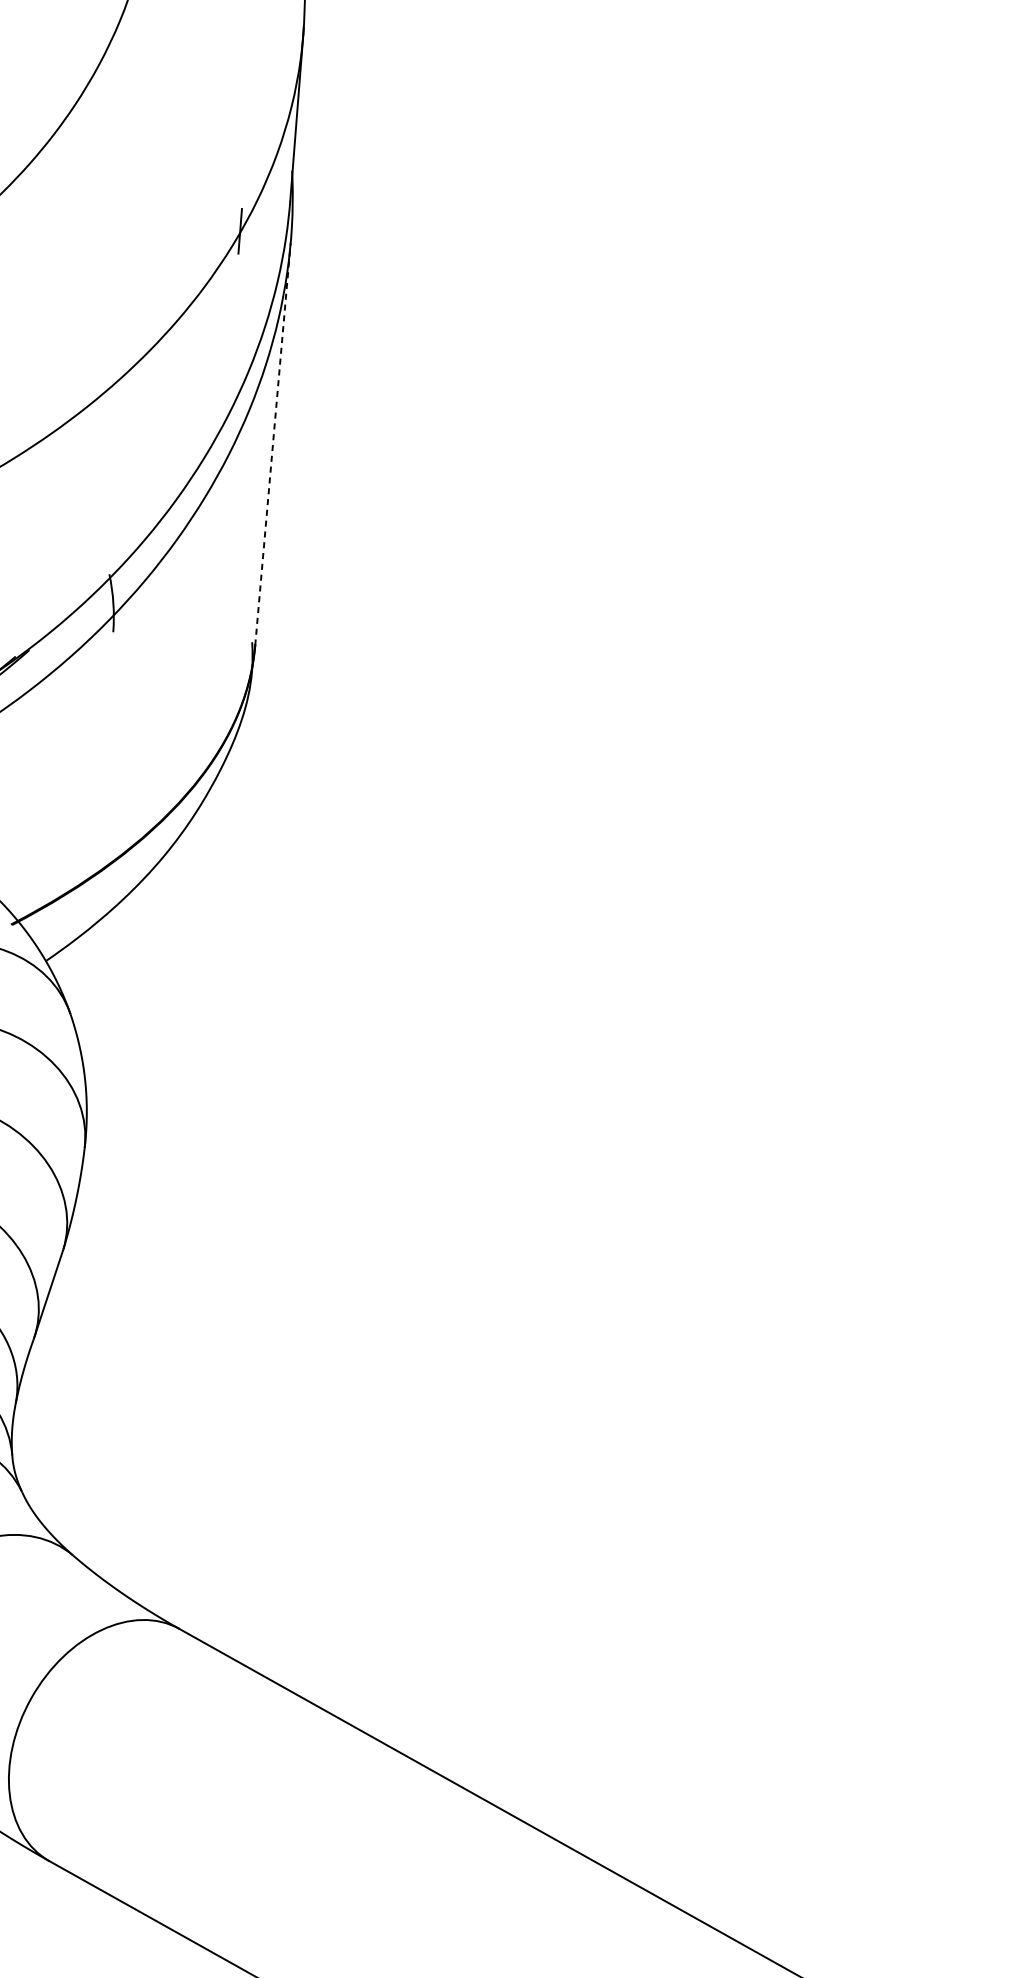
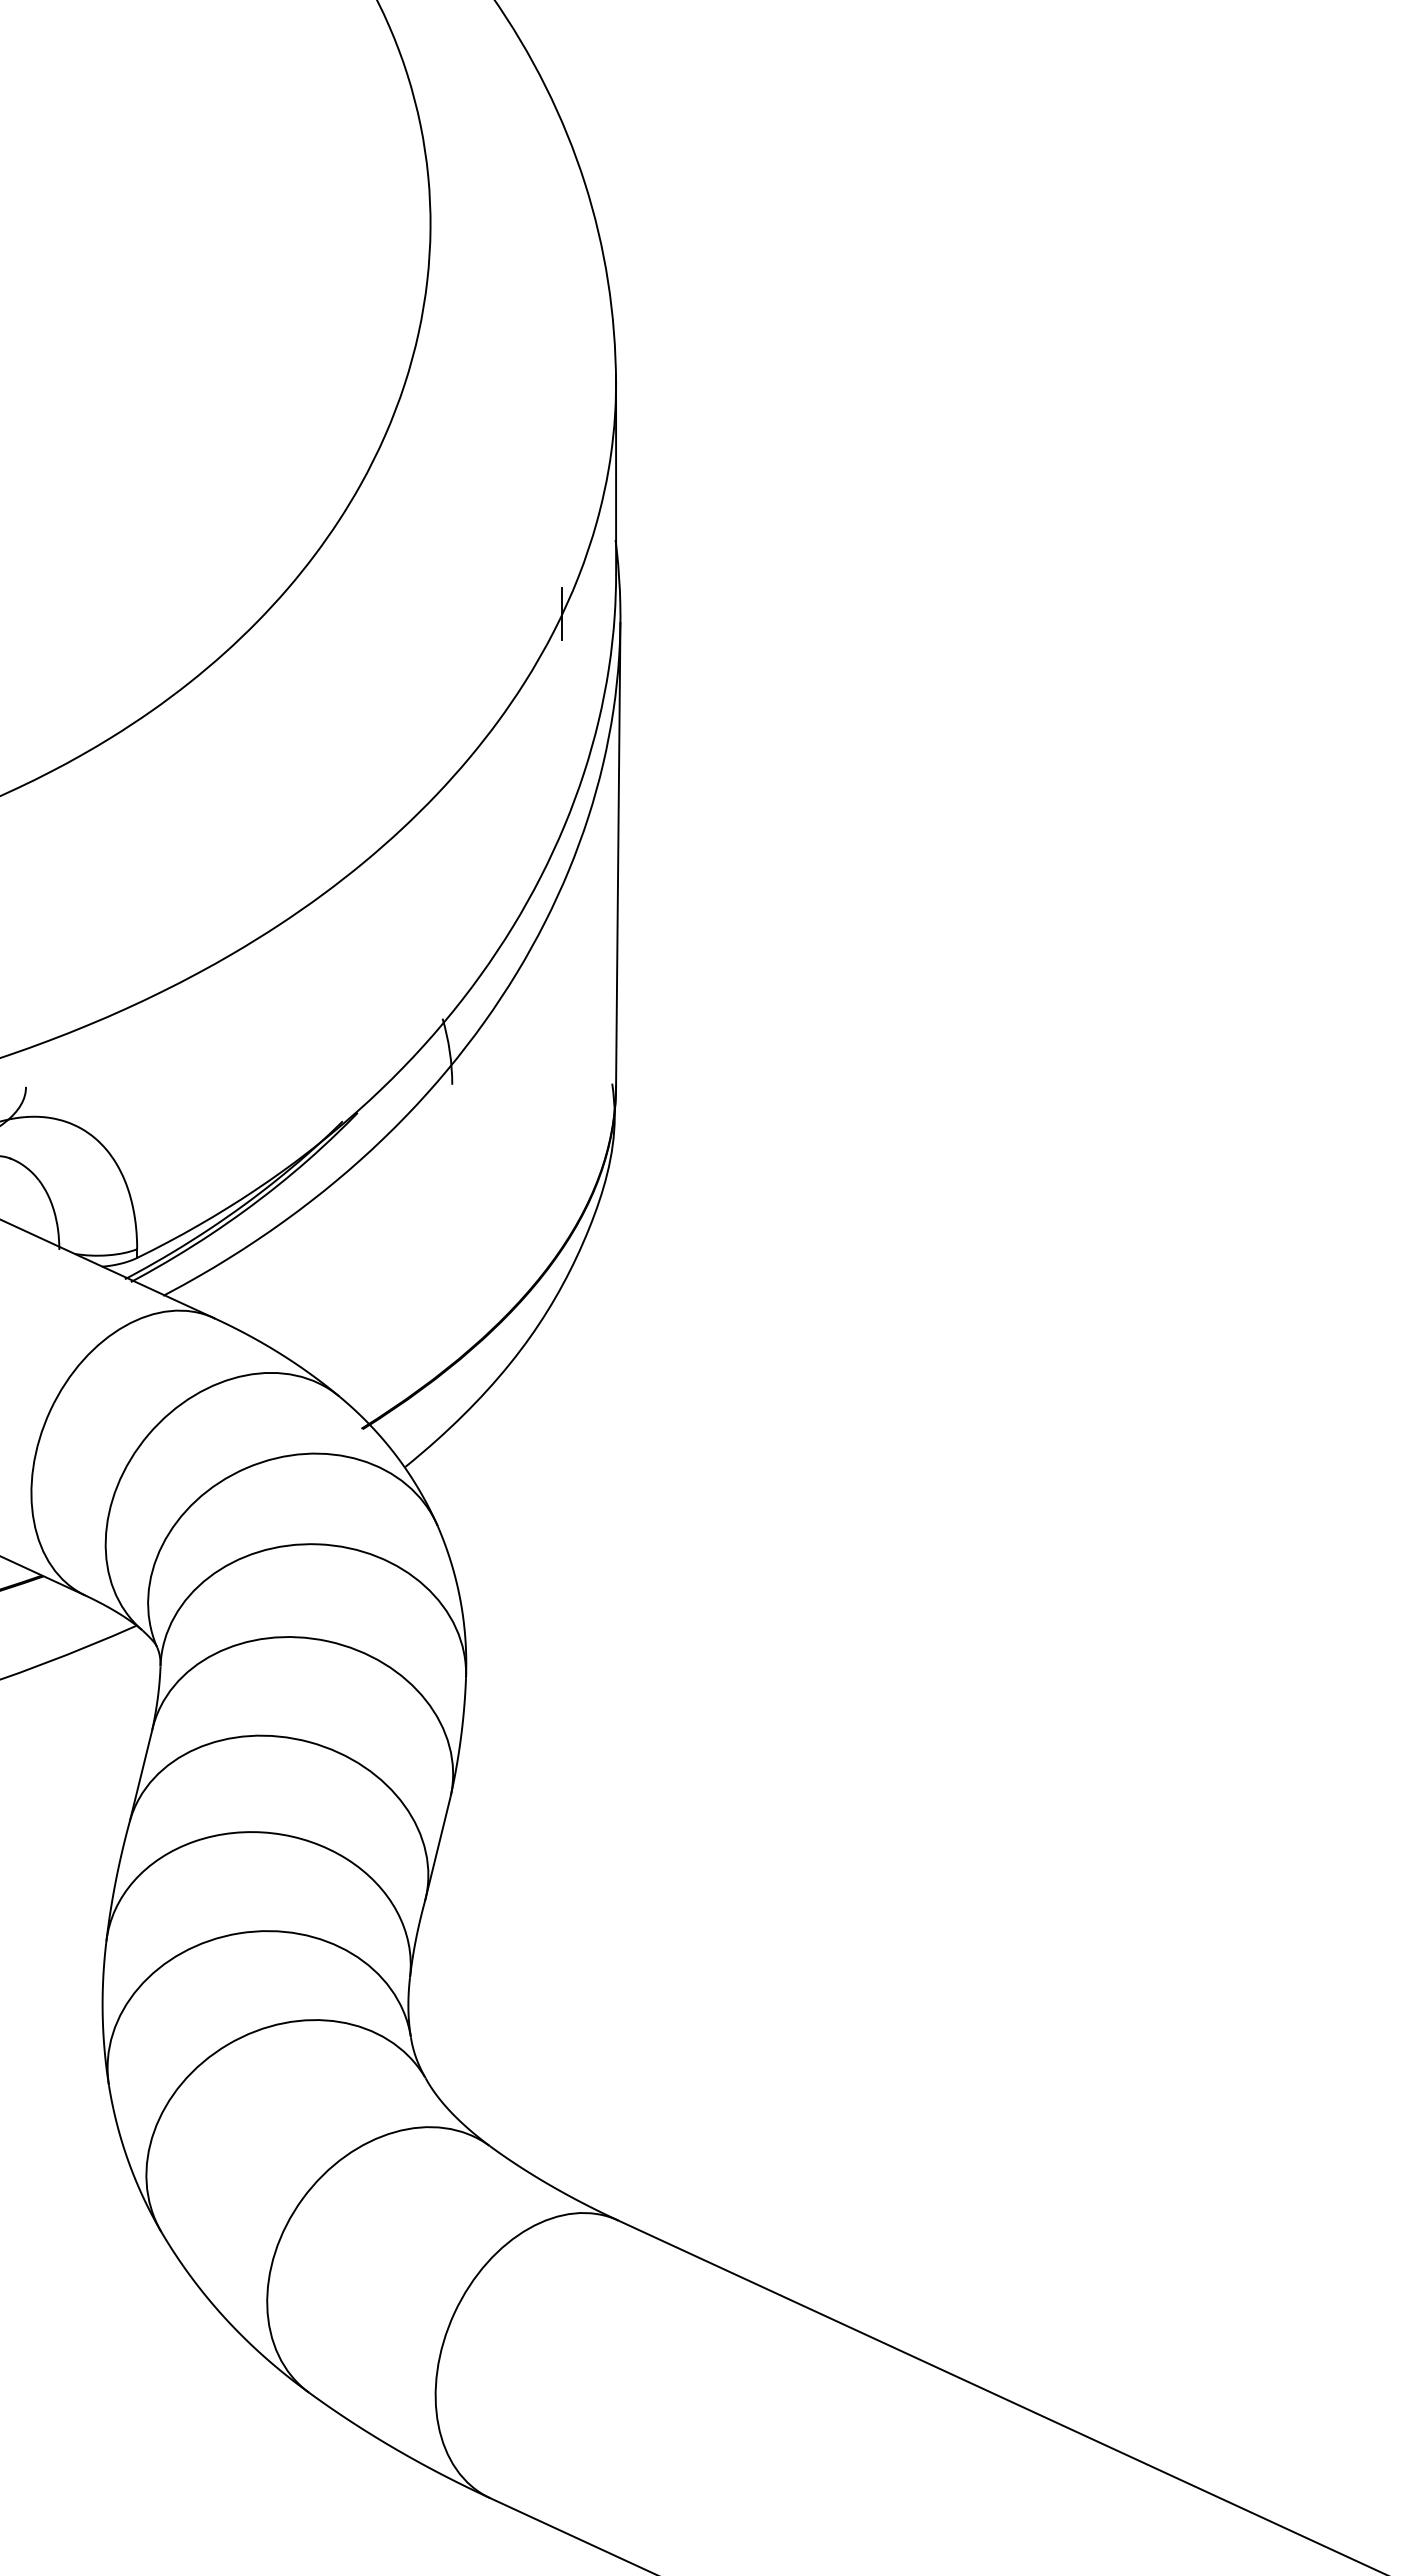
line: (273, 443) -> (618, 854), dashed -> solid

